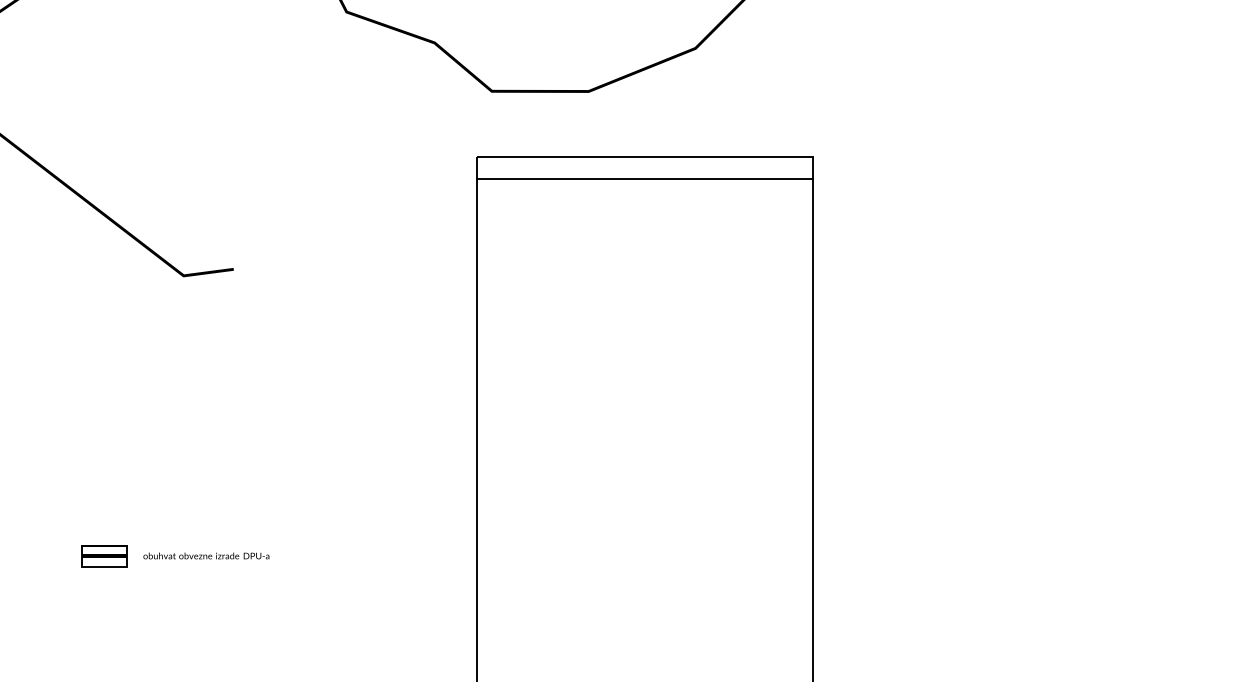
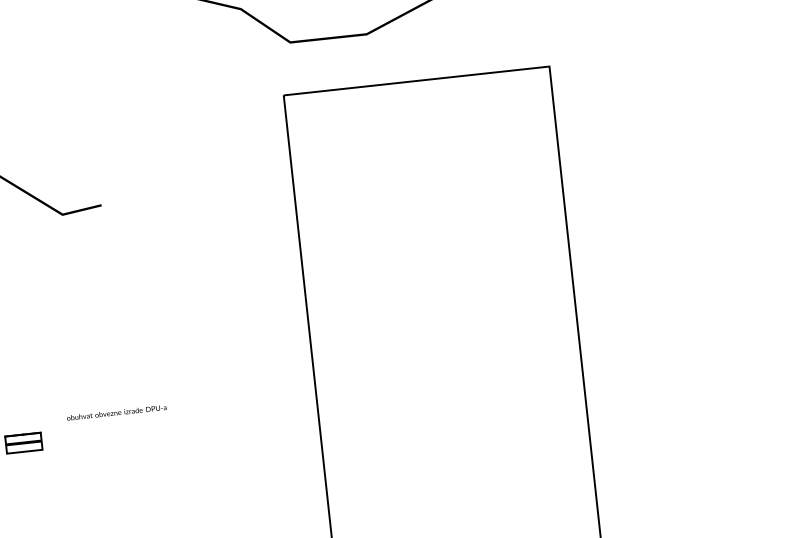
line: (644, 179) -> (418, 99), removed
text: (206, 555) -> (116, 412), moved

